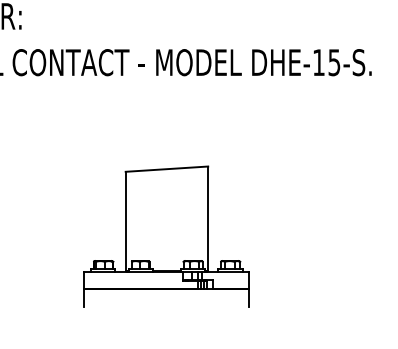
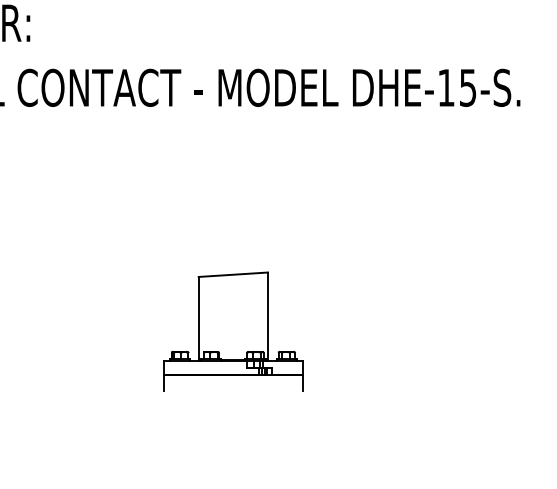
part: (166, 236) -> (233, 331), size x0.6

